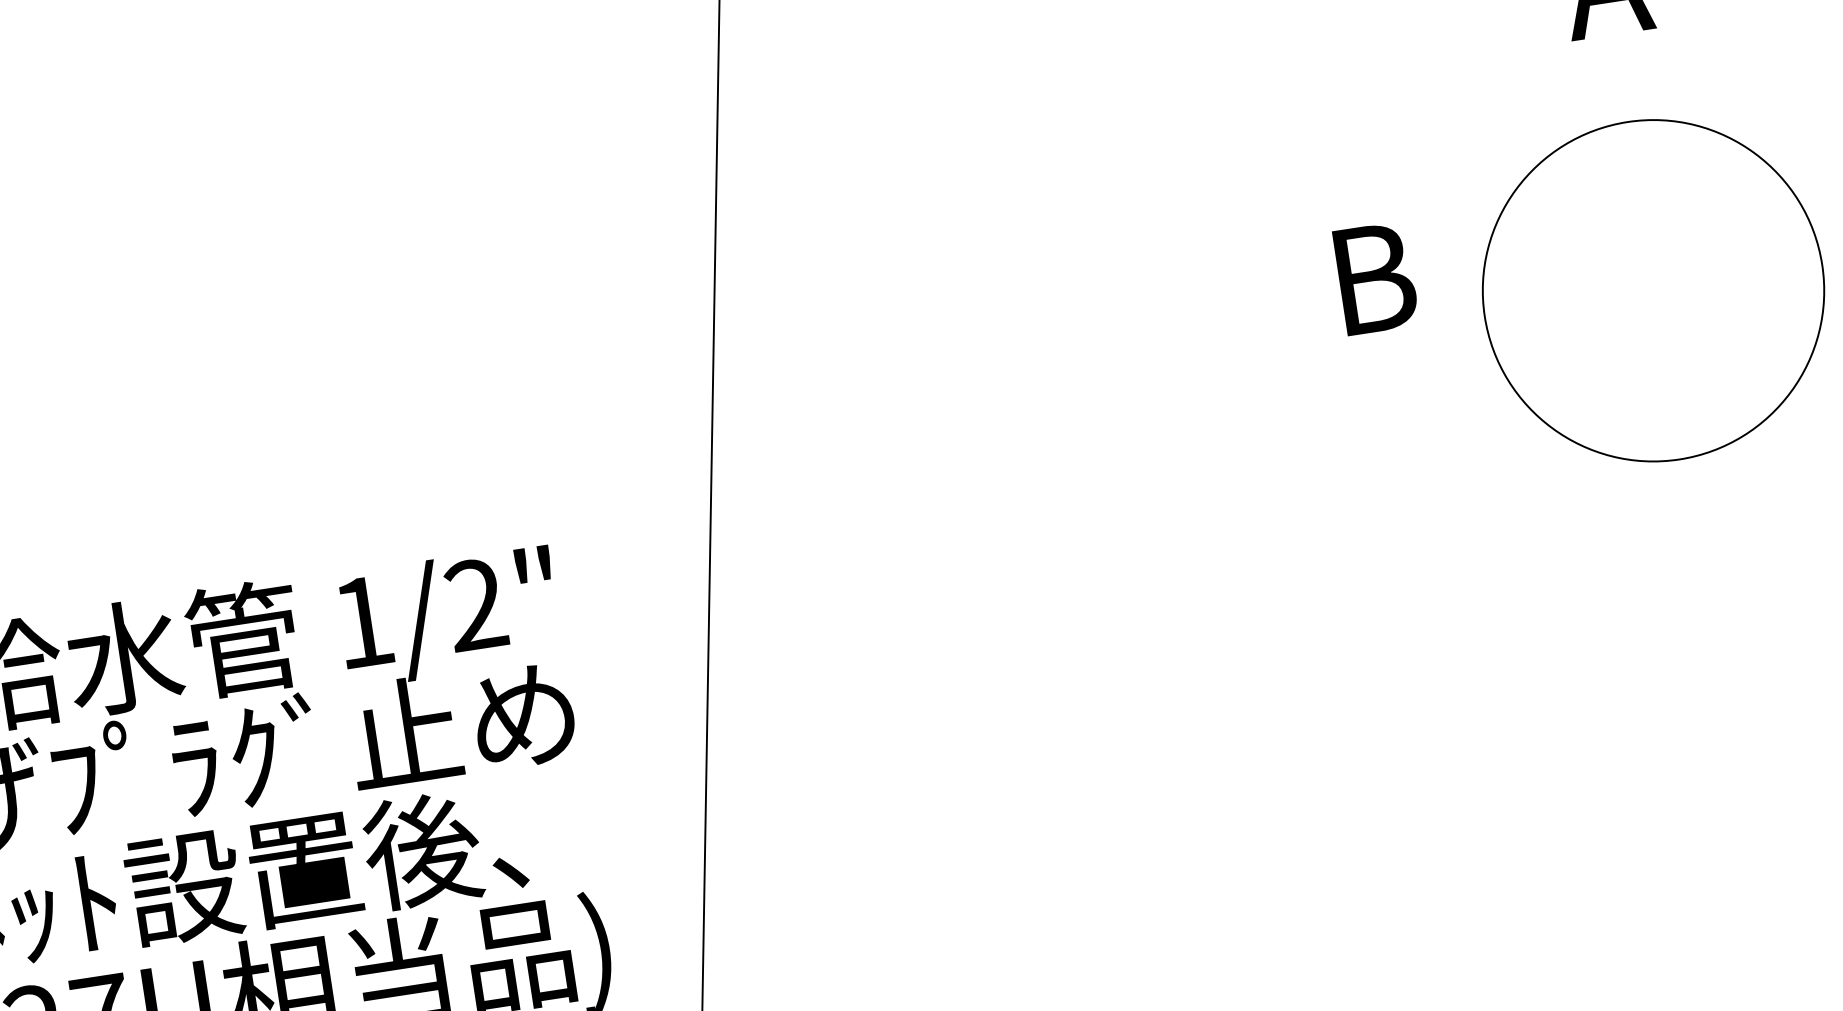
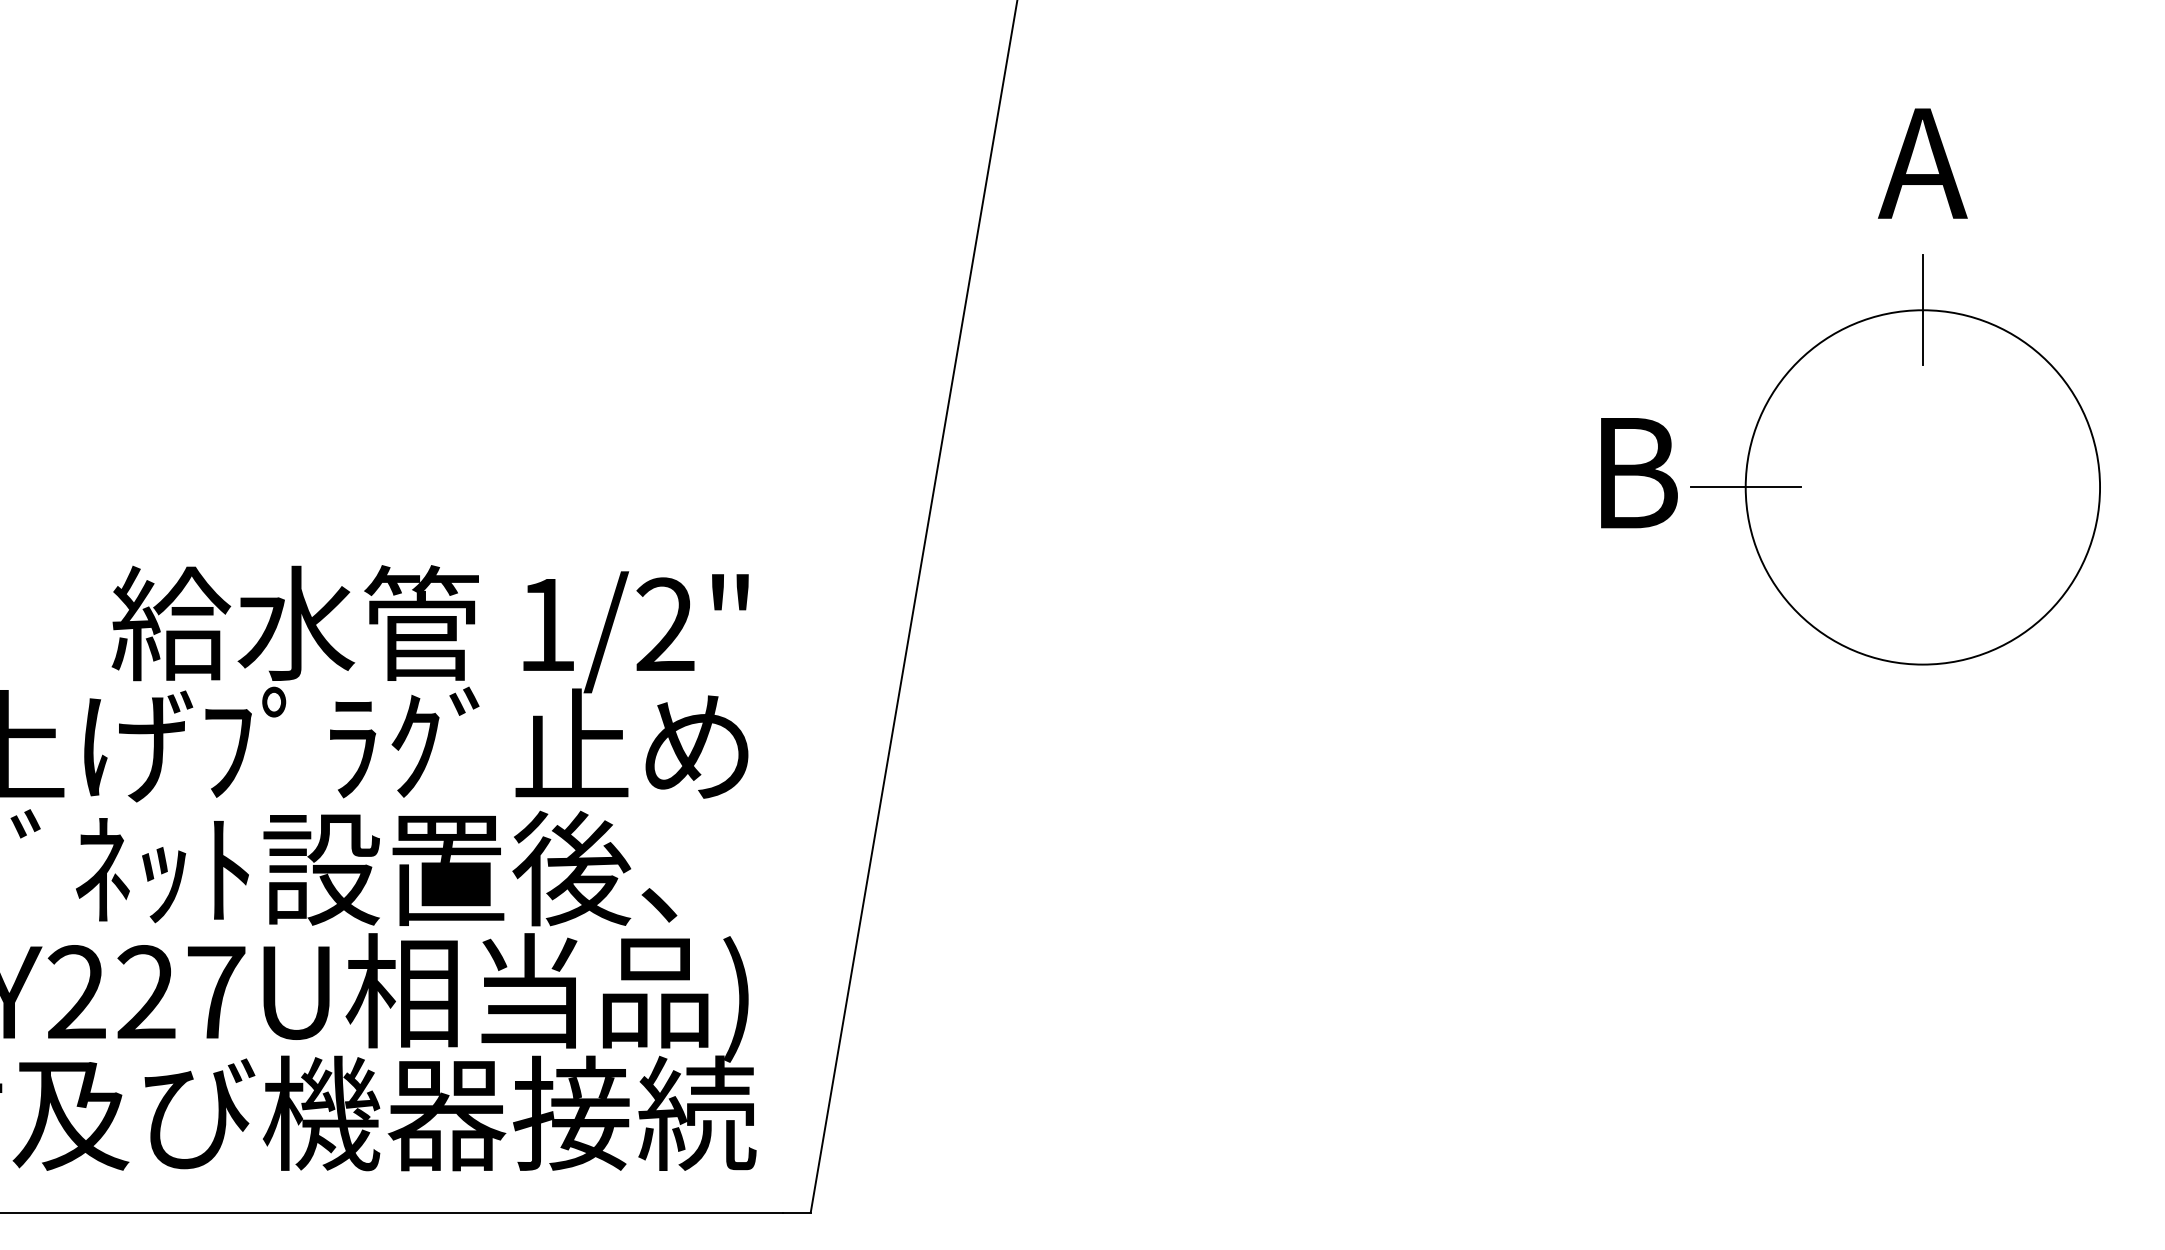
line: (1627, 122) -> (1922, 310), added
text: (1376, 278) -> (1639, 473), moved
line: (1484, 316) -> (1745, 487), added

